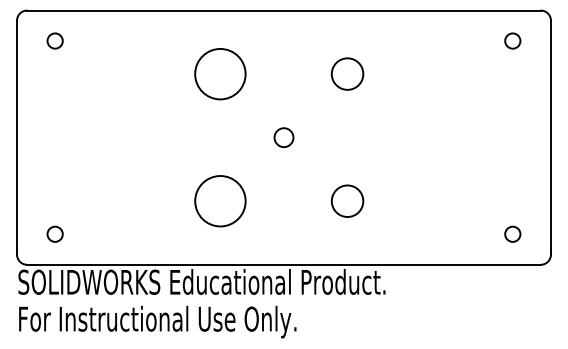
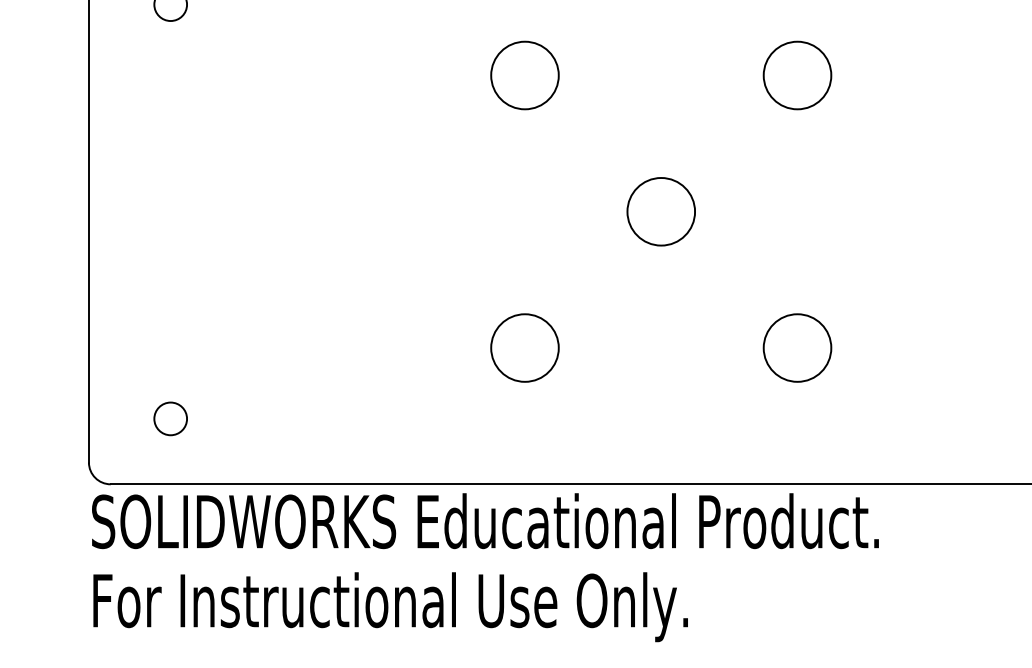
circle: (220, 73) -> (525, 74), size x0.62
circle: (283, 137) -> (660, 211), size x1.67
circle: (220, 201) -> (525, 348), size x0.62

